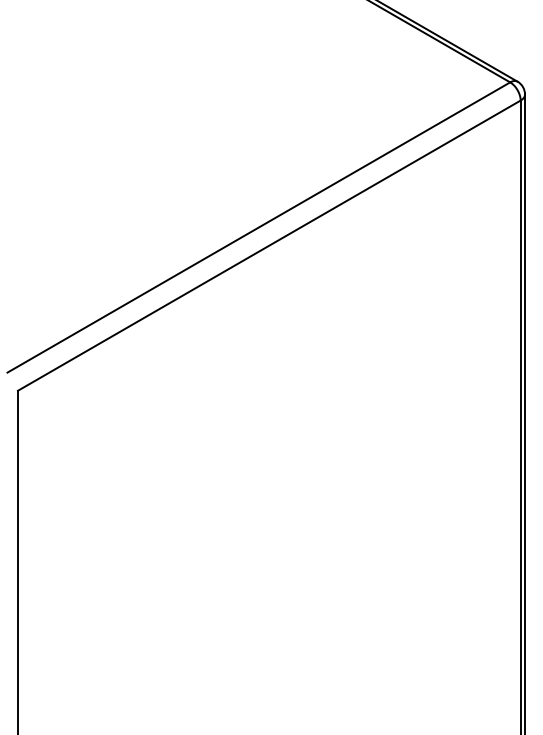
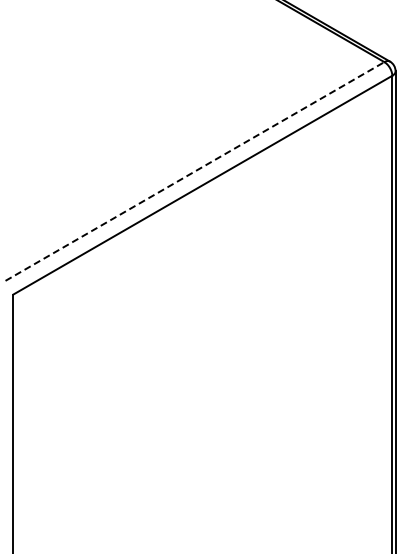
line: (258, 227) -> (194, 171), solid -> dashed

